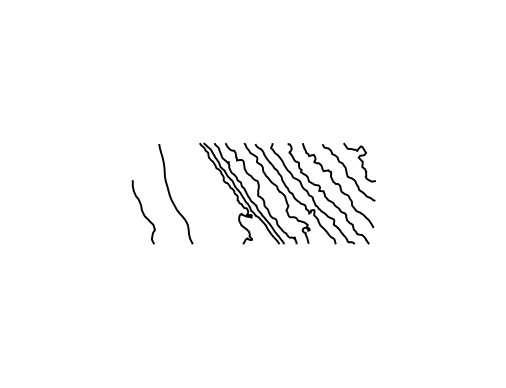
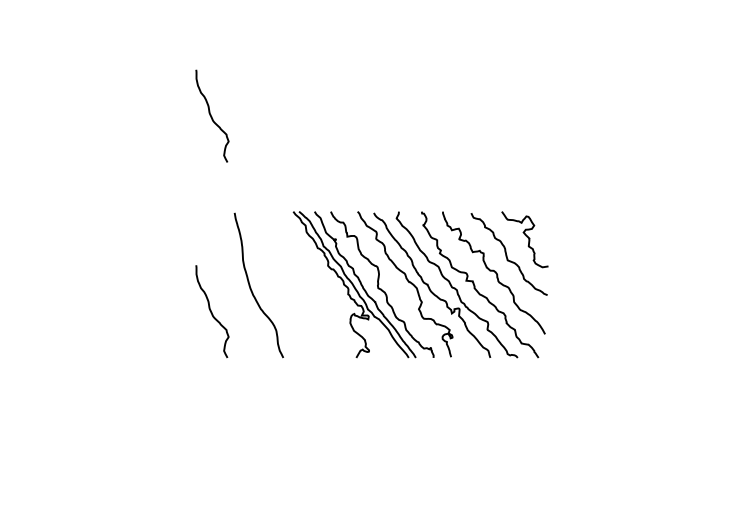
curve: (143, 77) -> (212, 116), added

